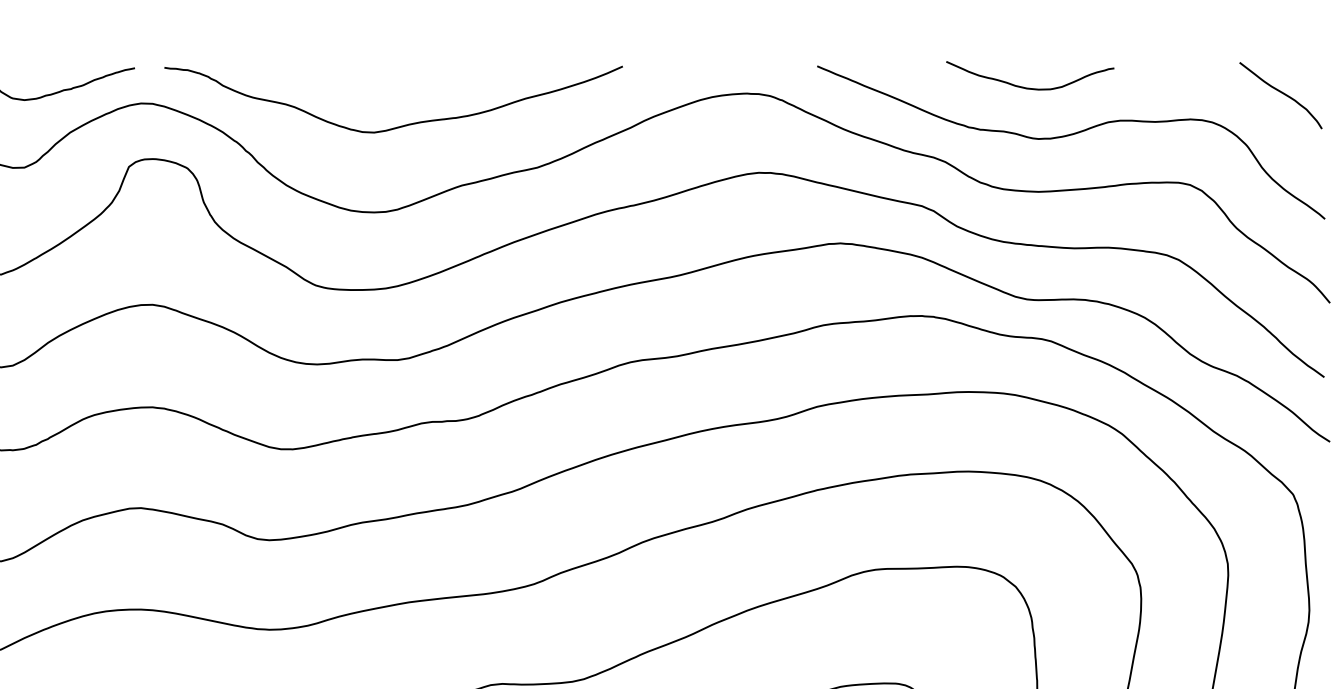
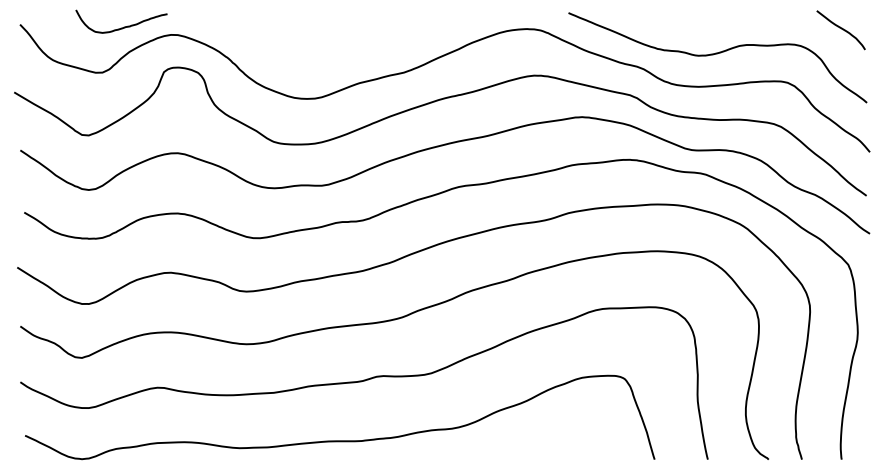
curve: (1024, 85) -> (690, 24), removed
curve: (400, 124) -> (323, 47), removed

